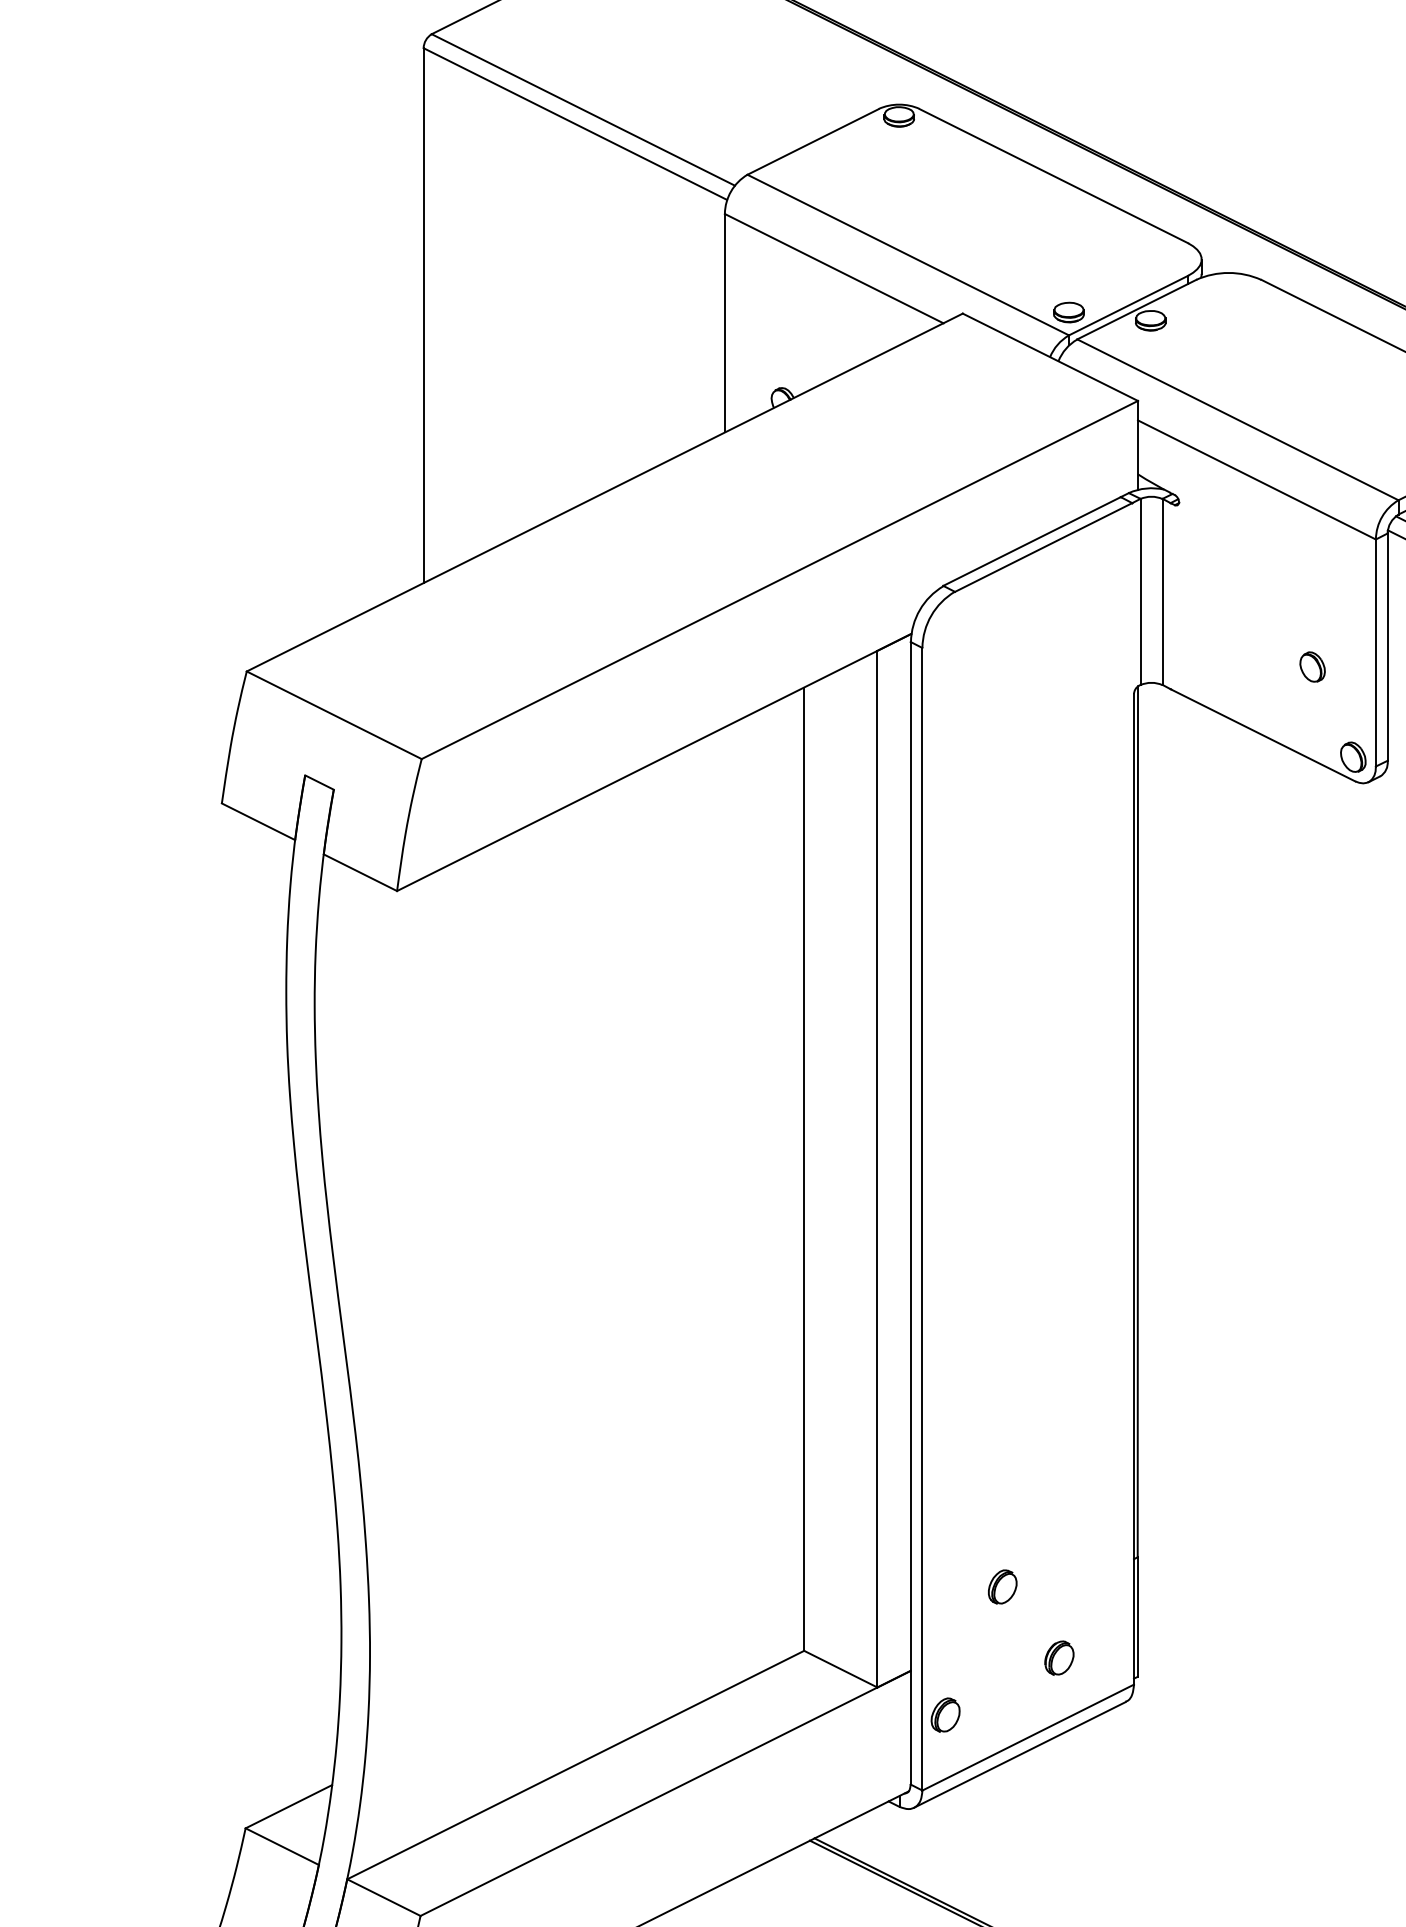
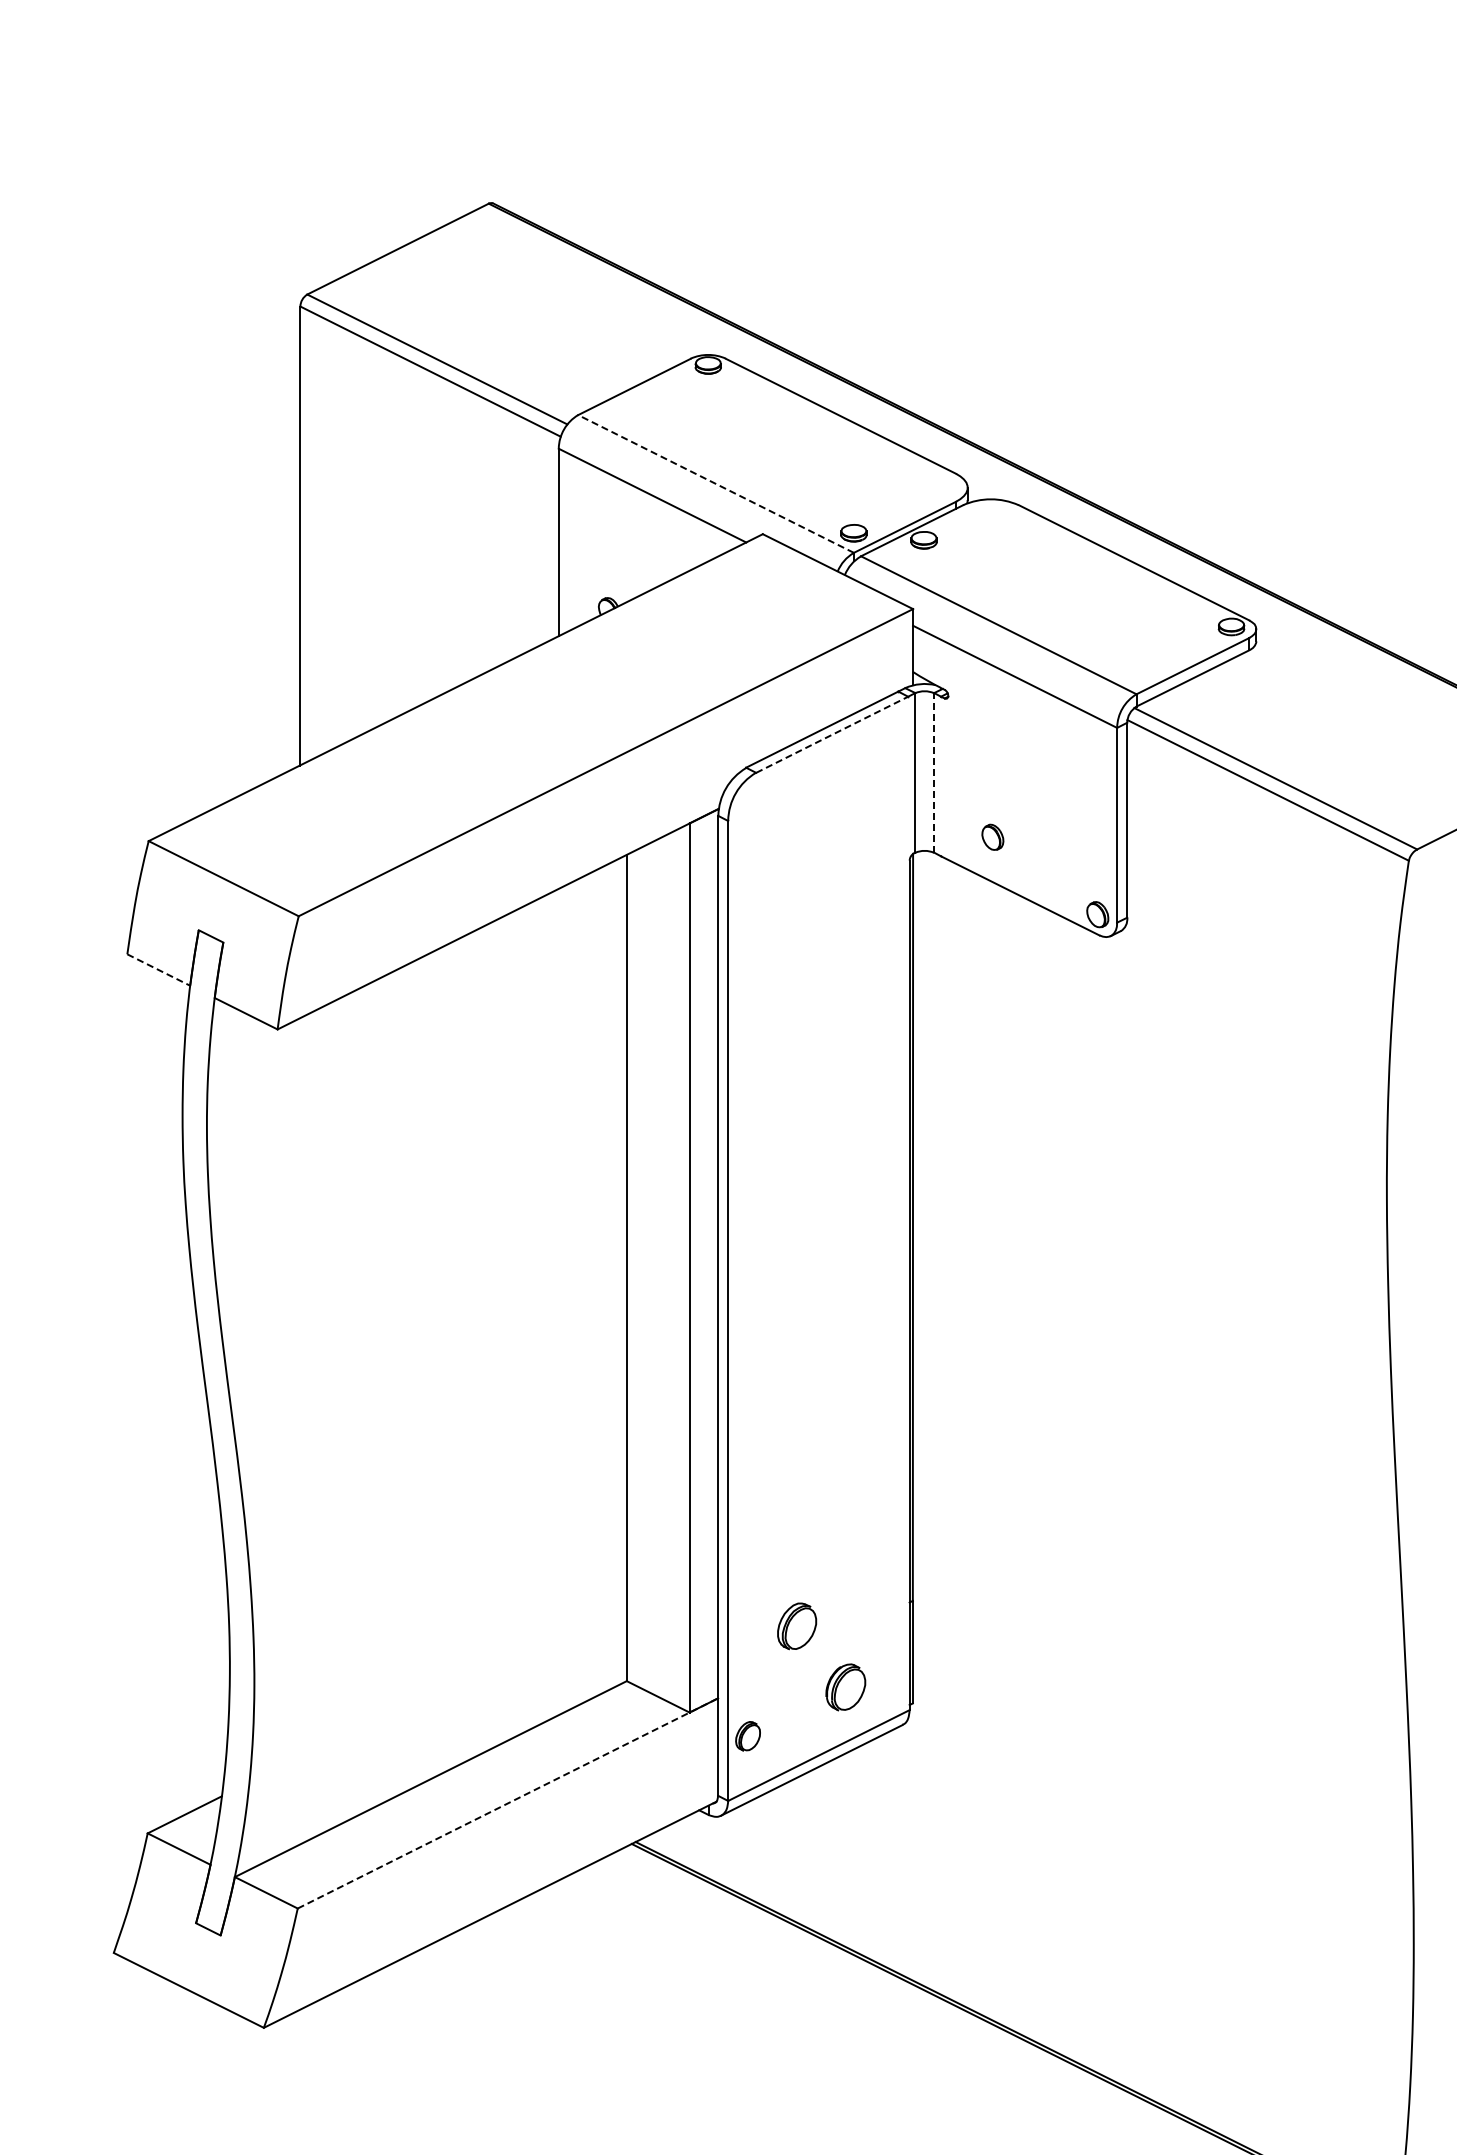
line: (907, 254) -> (715, 483), solid -> dashed
line: (1044, 547) -> (832, 734), solid -> dashed
line: (1162, 591) -> (934, 772), solid -> dashed
part: (1312, 666) -> (992, 836), moved
line: (259, 822) -> (159, 970), solid -> dashed
part: (1002, 1587) -> (796, 1626), size x1.6
part: (1059, 1658) -> (845, 1687), size x1.6
line: (665, 1793) -> (507, 1803), solid -> dashed

